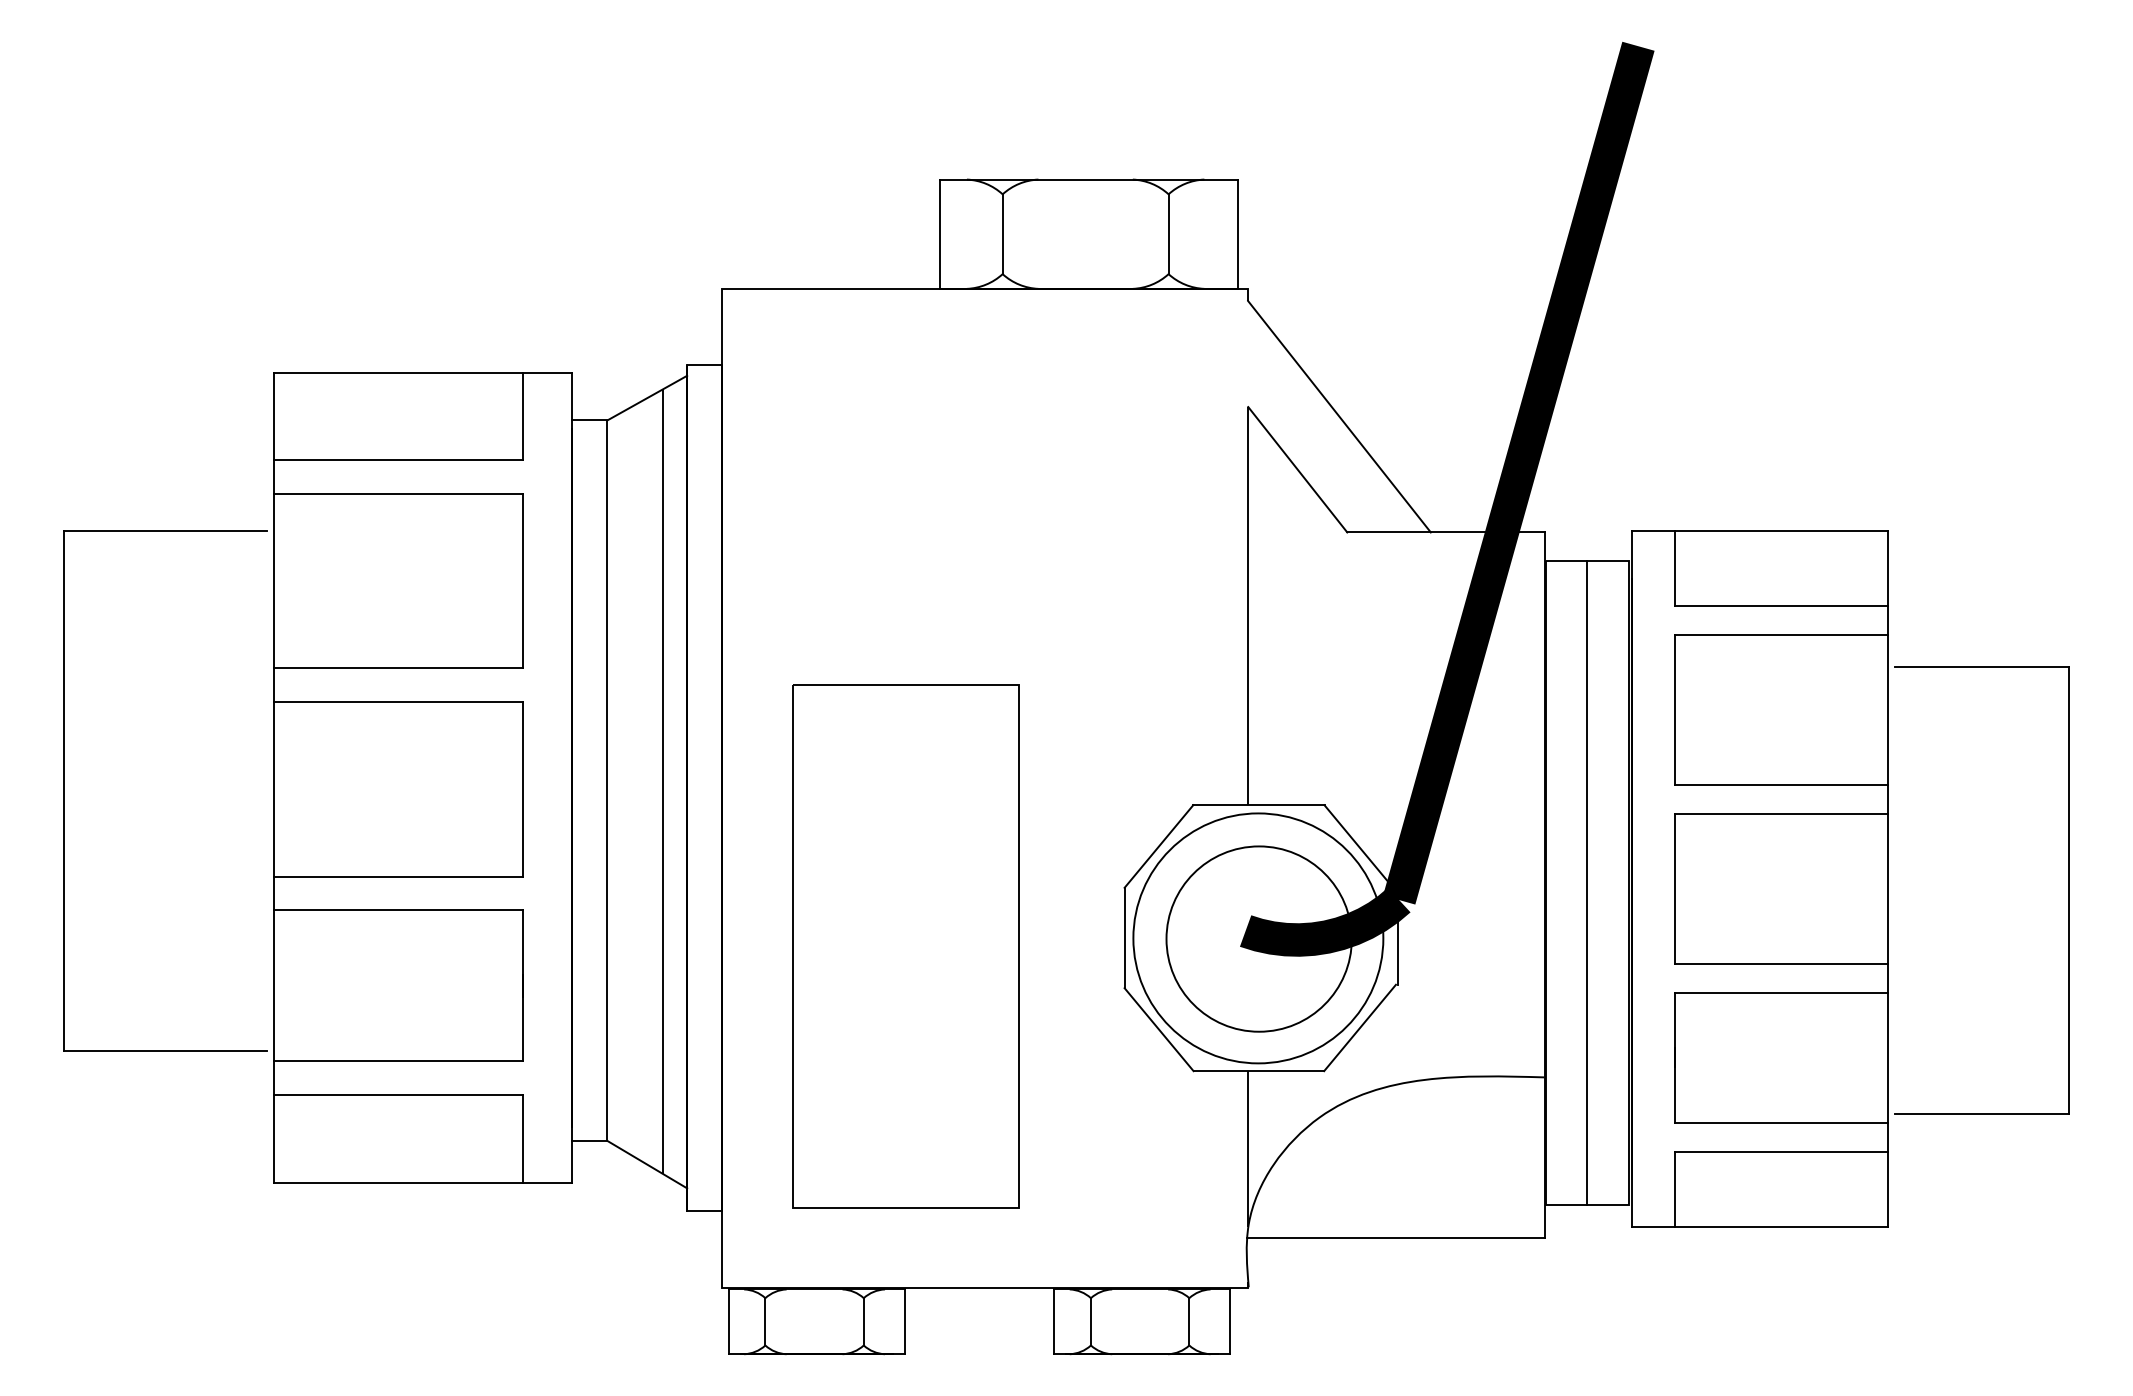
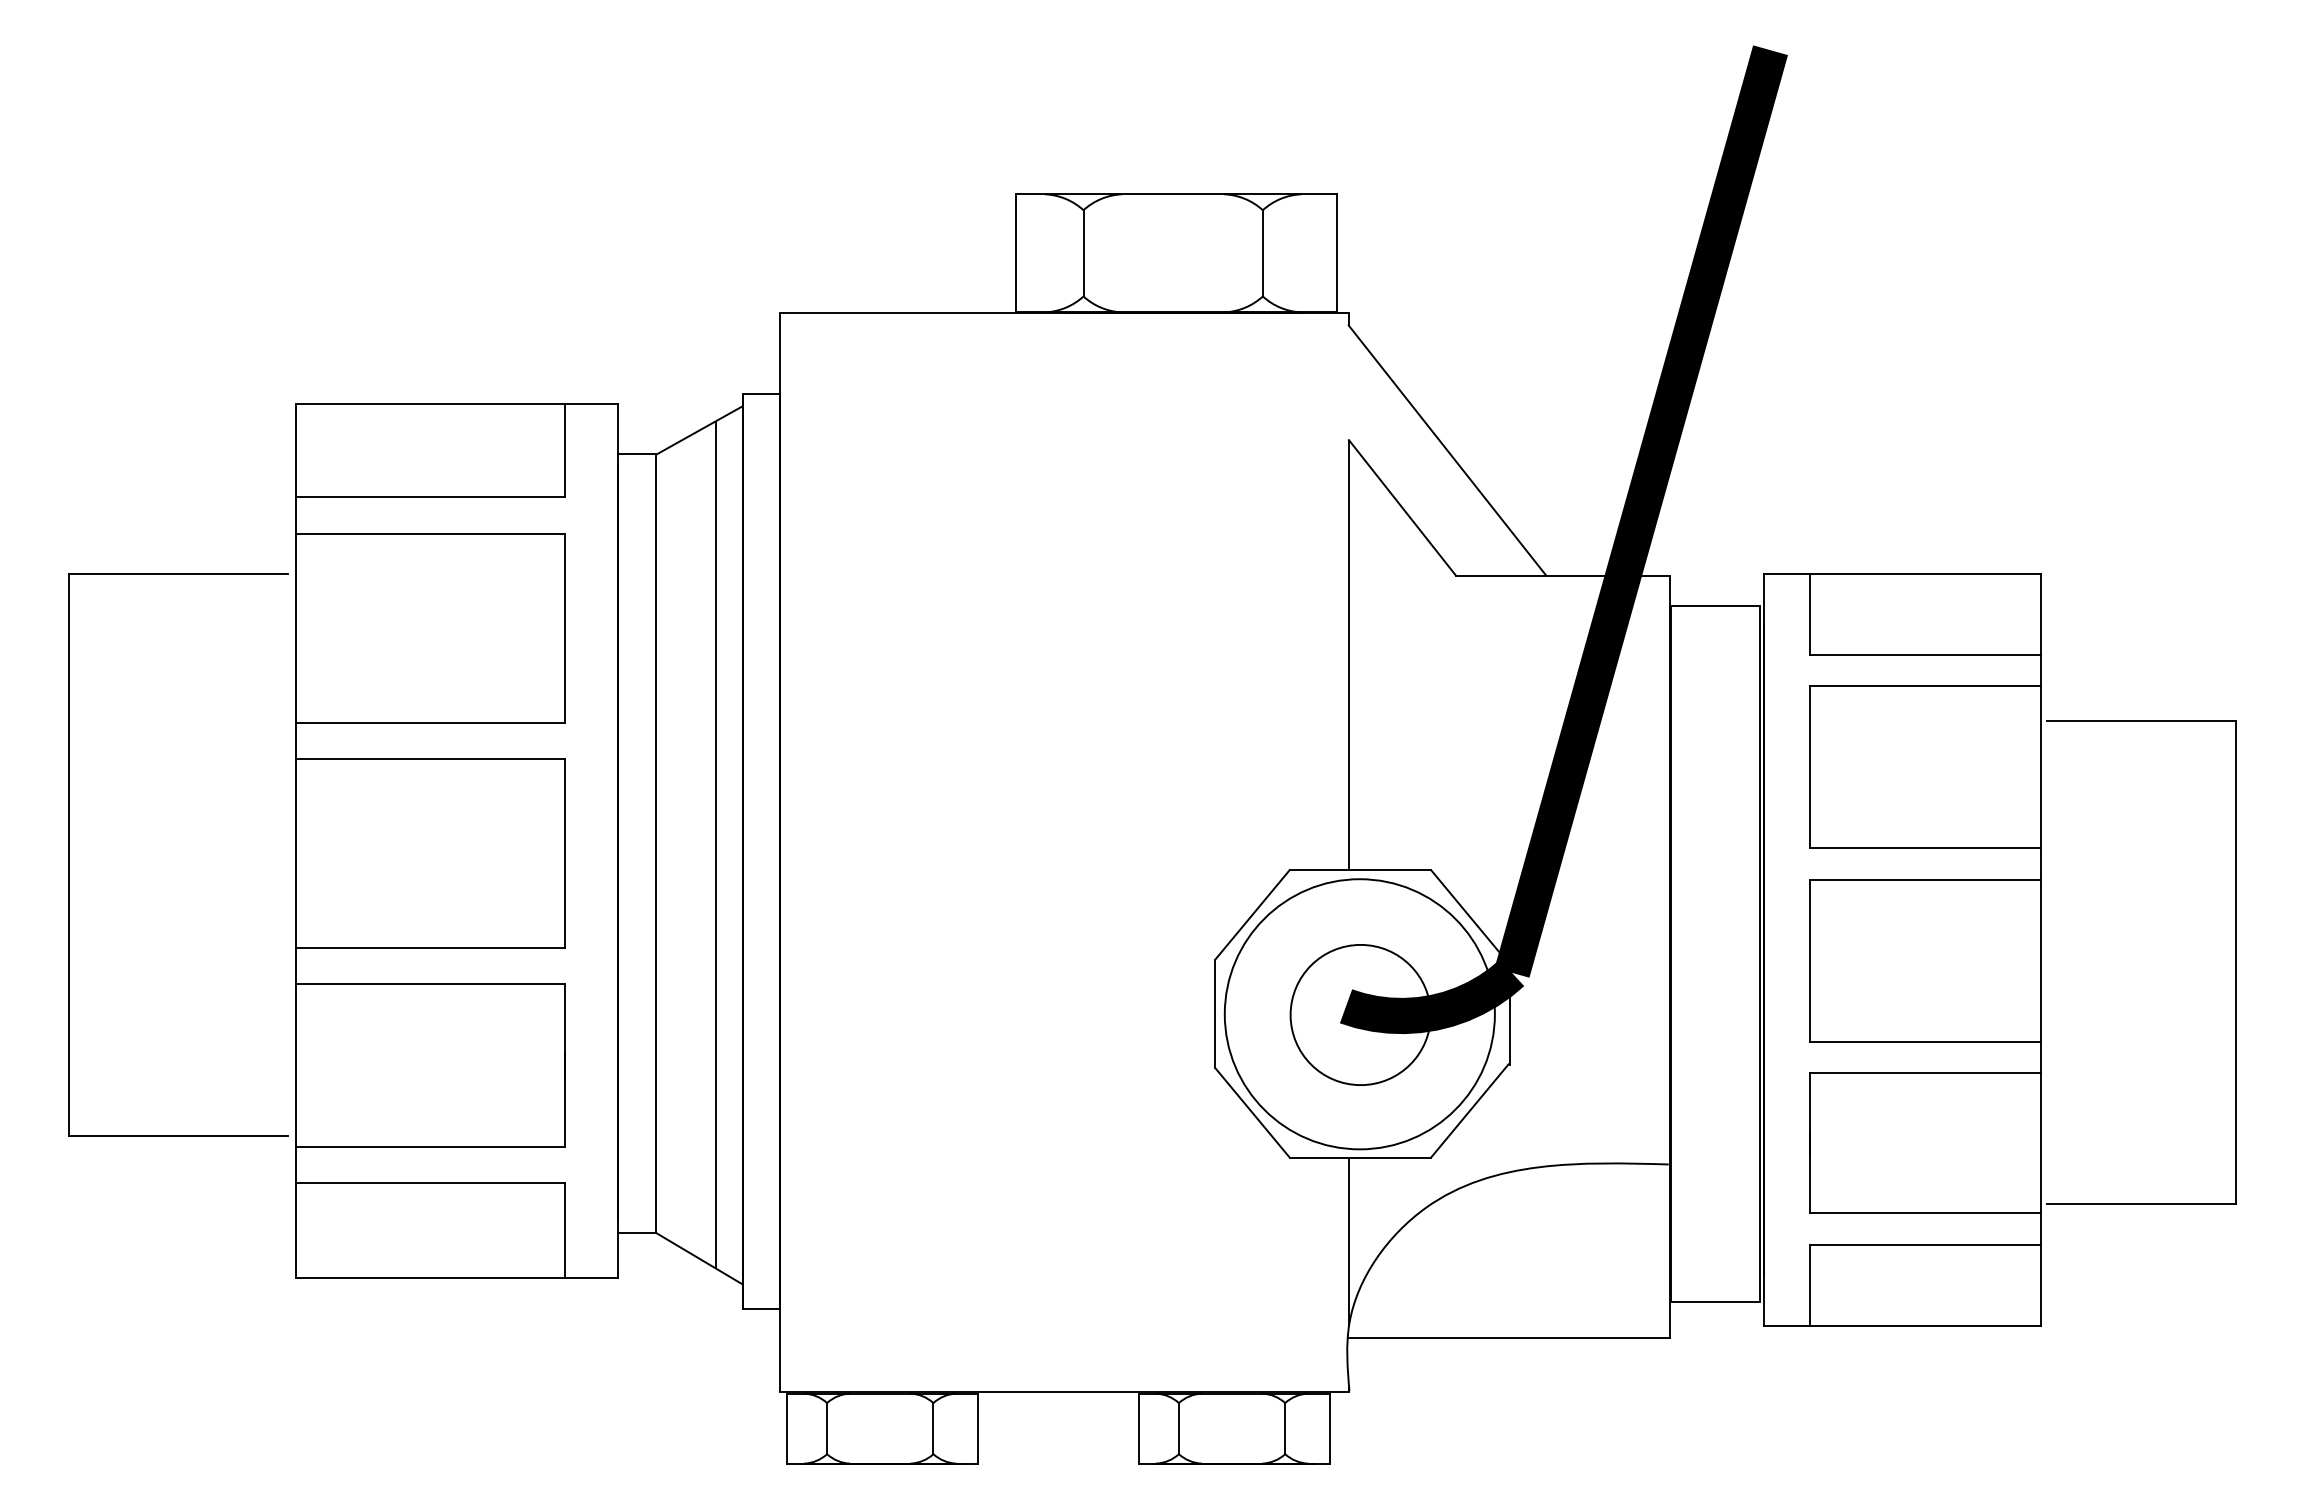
line: (1587, 883) -> (1715, 954), removed
circle: (1258, 938) -> (1360, 1014), size x0.7
part: (905, 946) -> (978, 1022), removed

